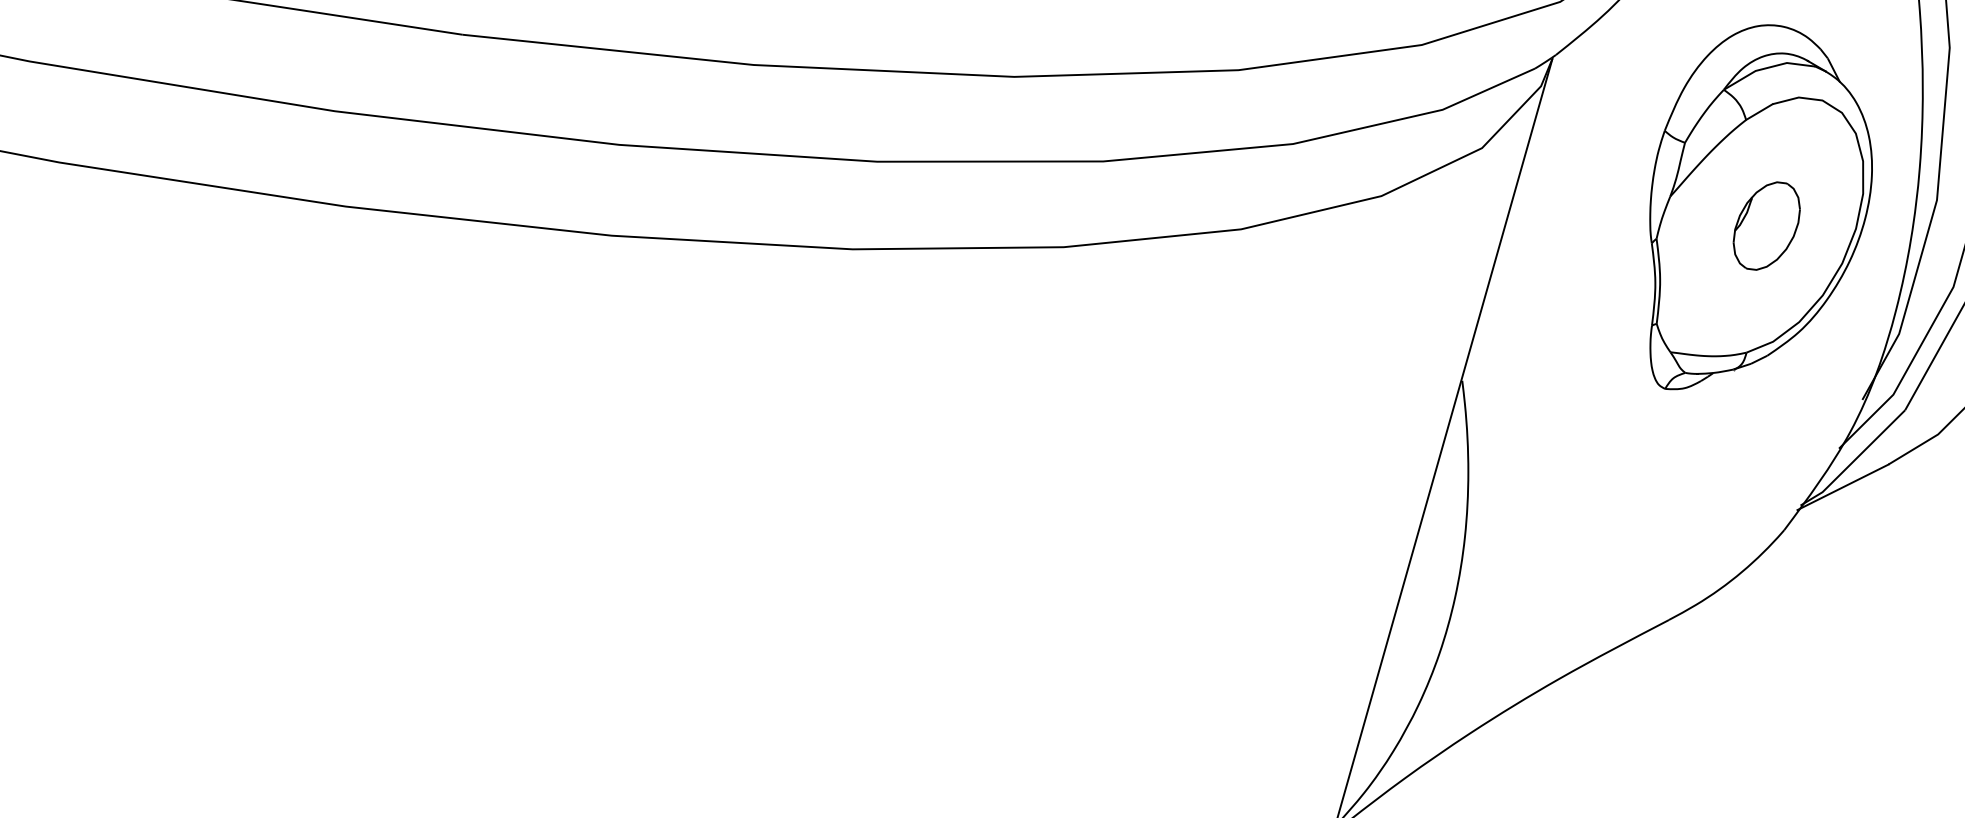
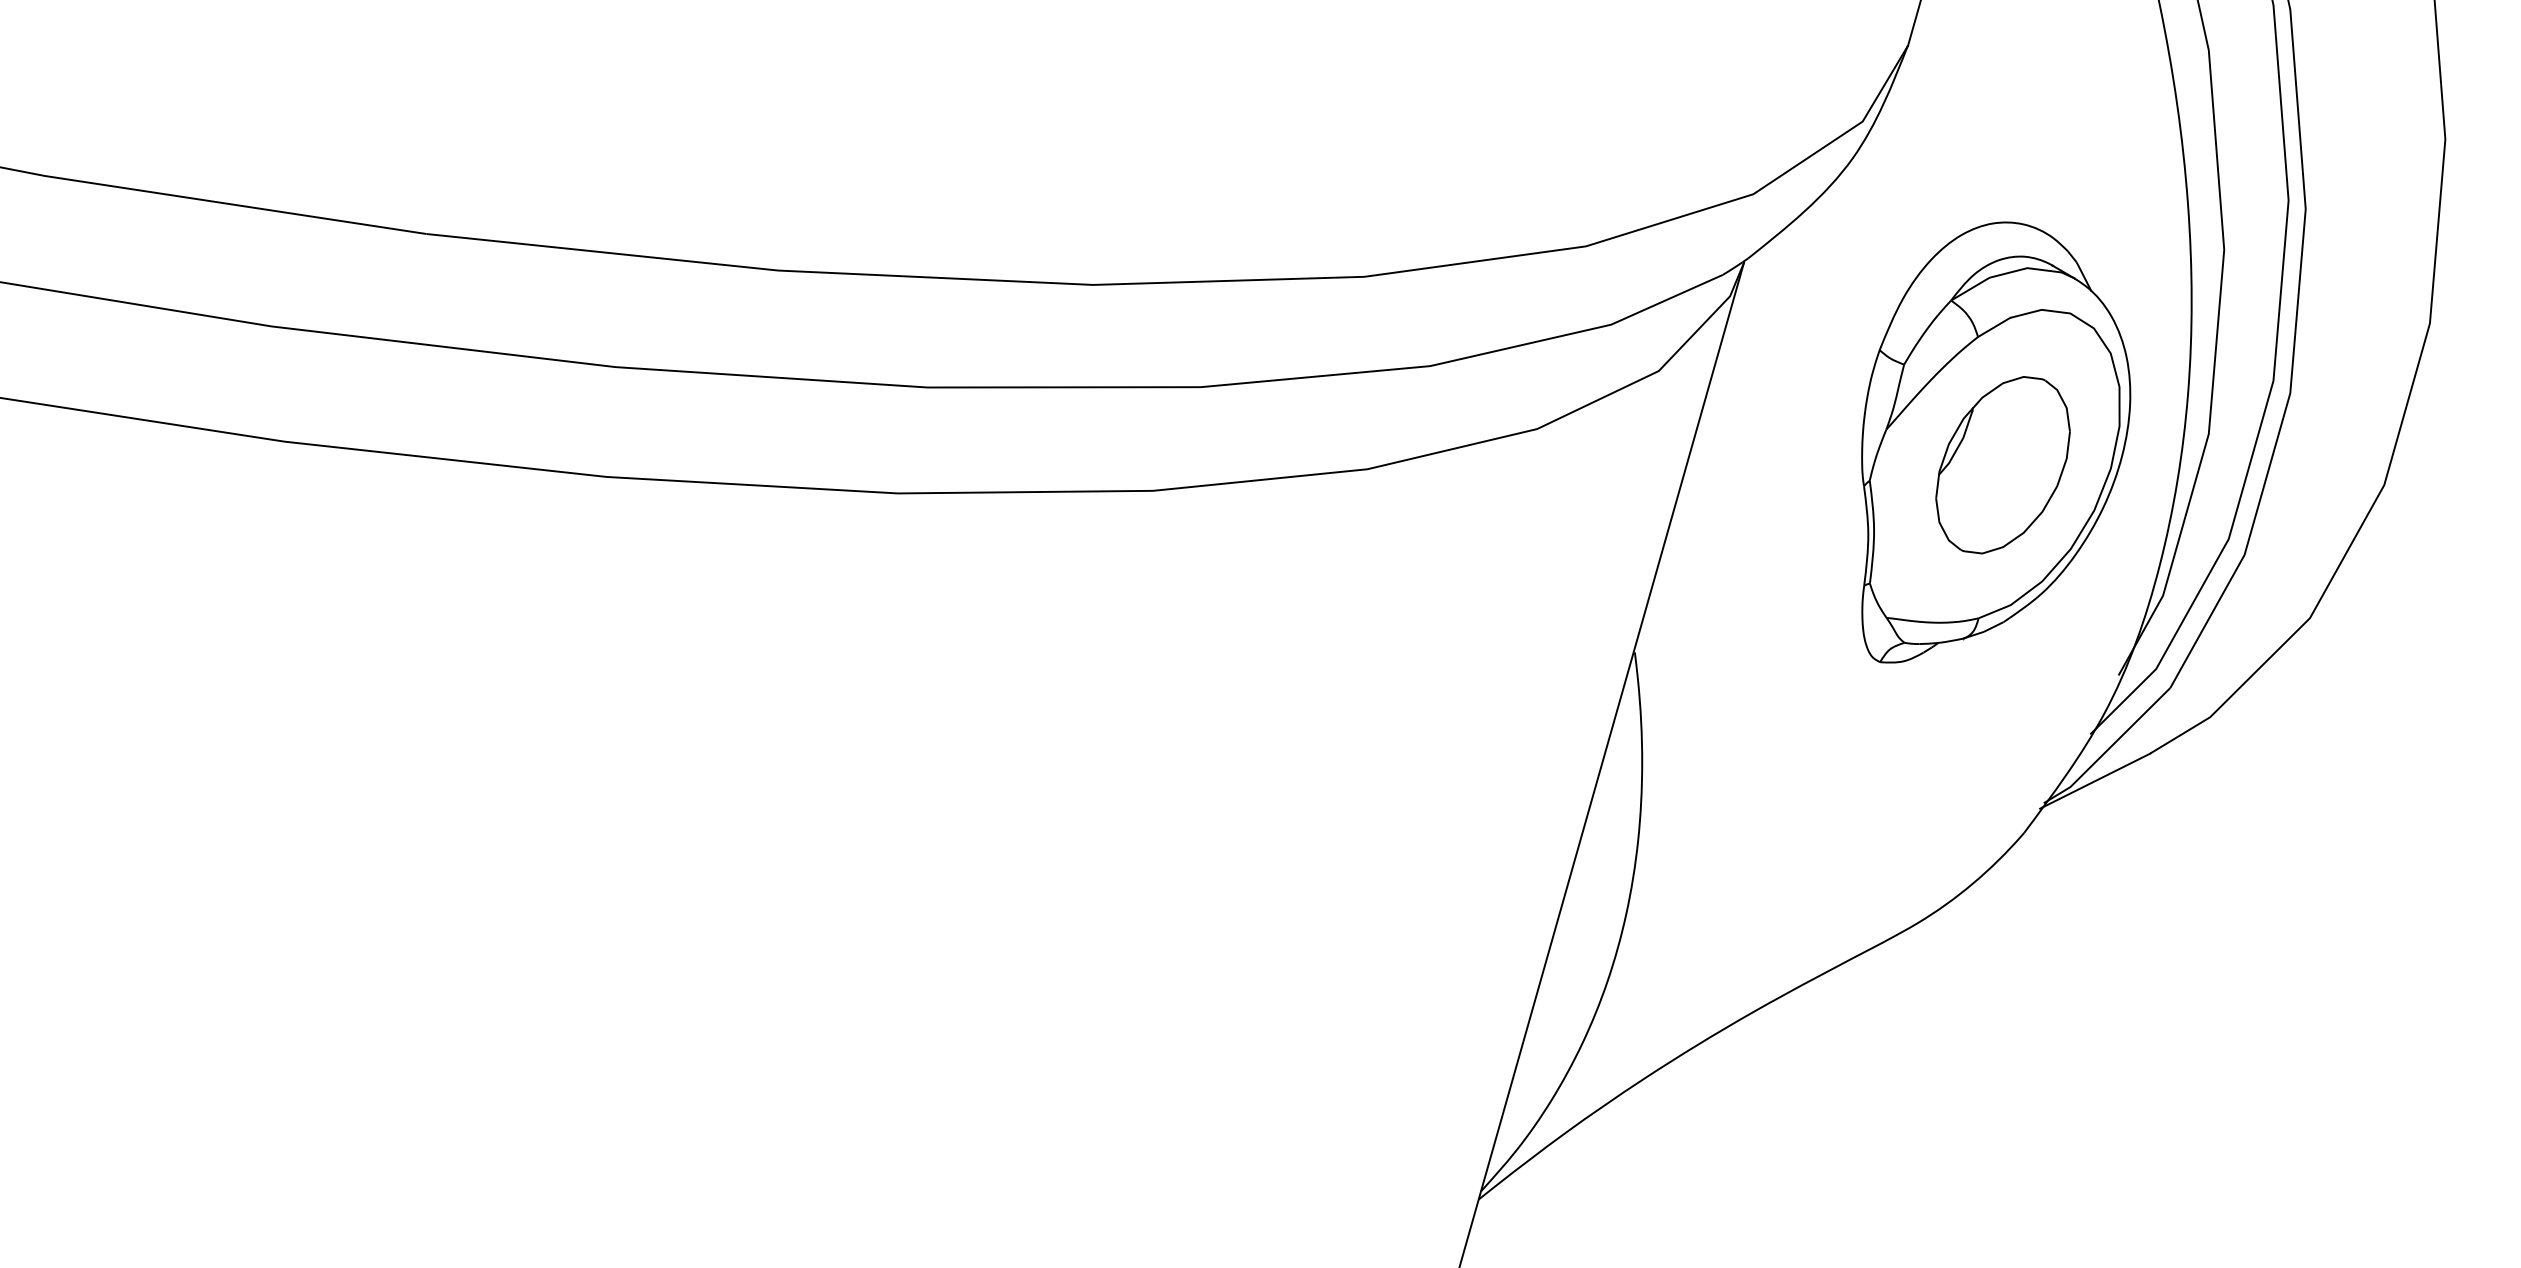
part: (1766, 226) -> (2002, 465), size x1.67

